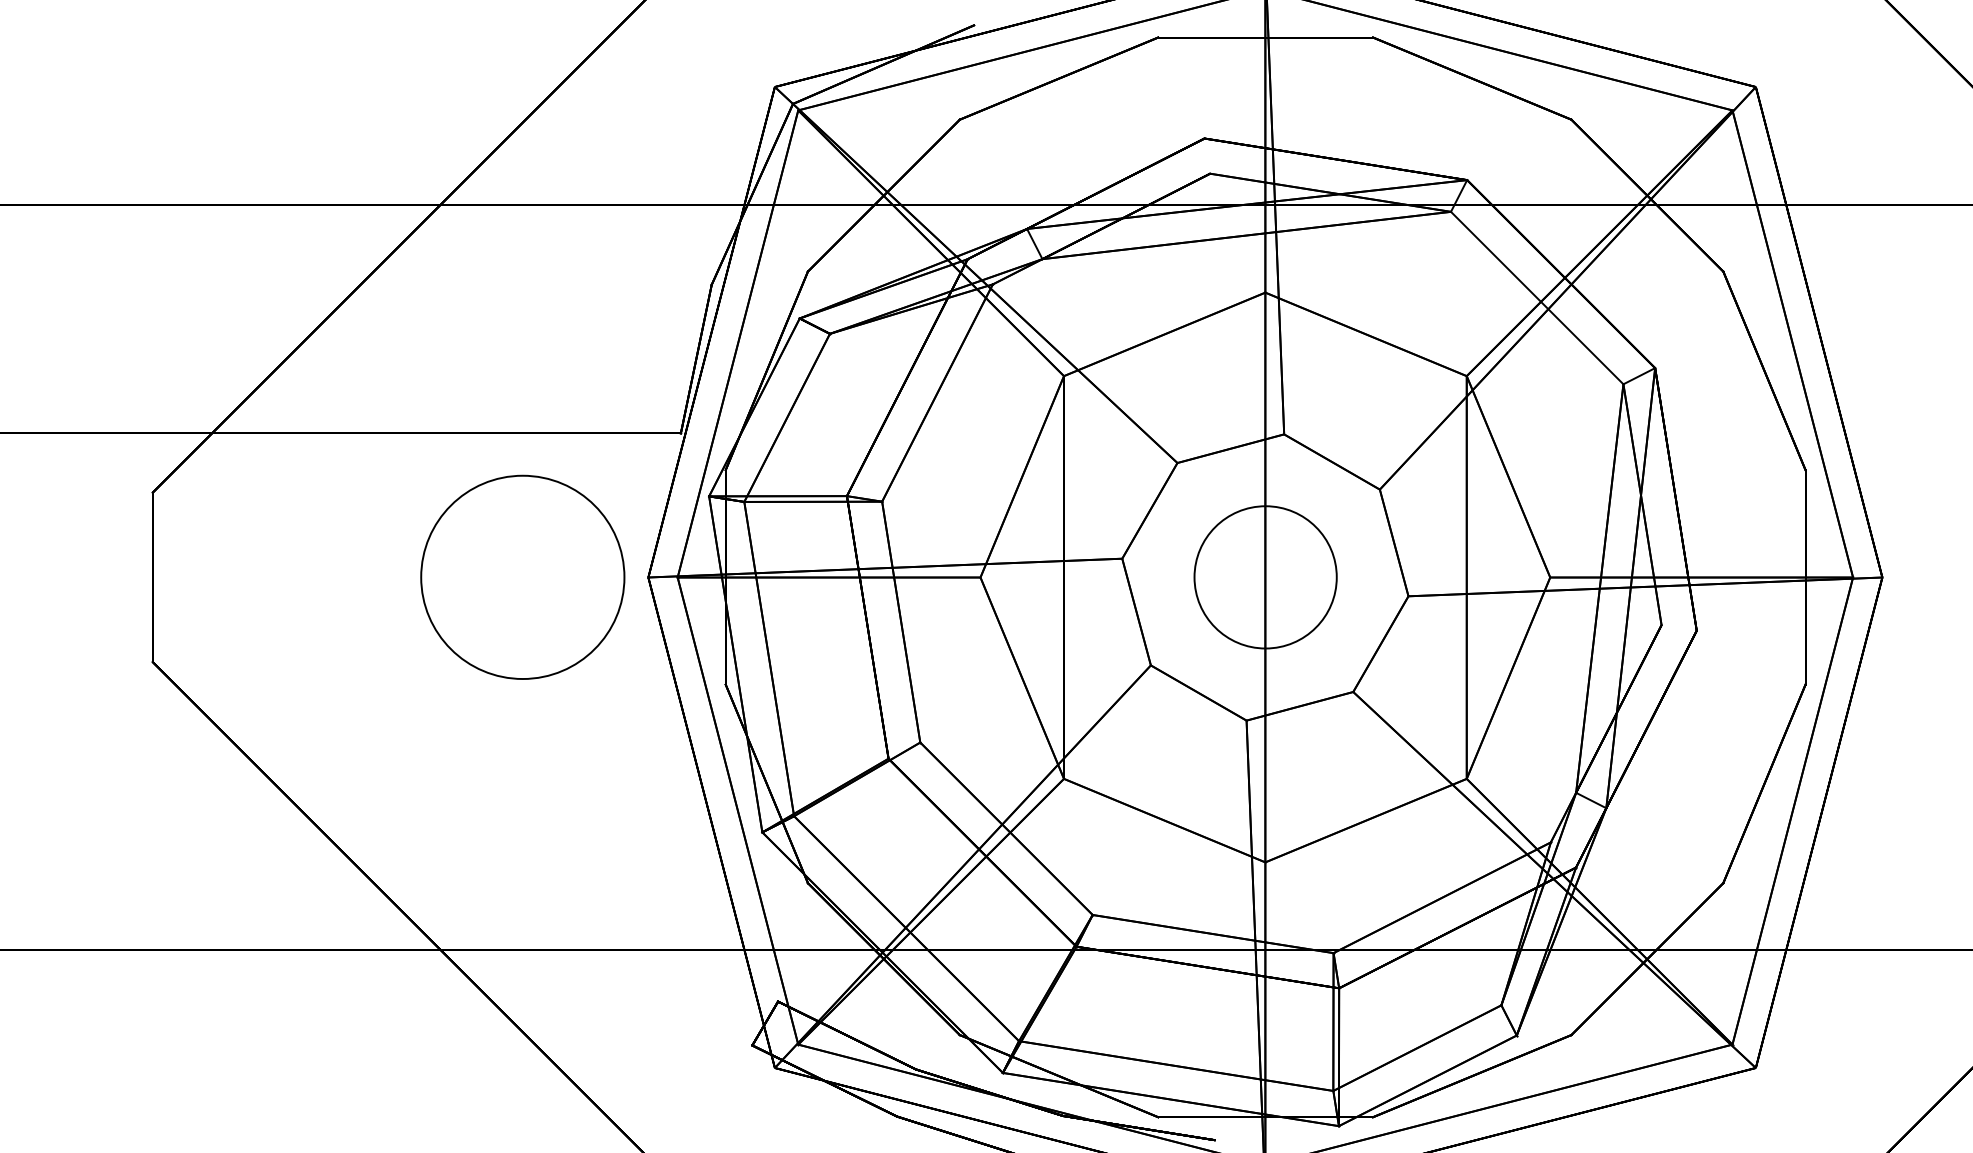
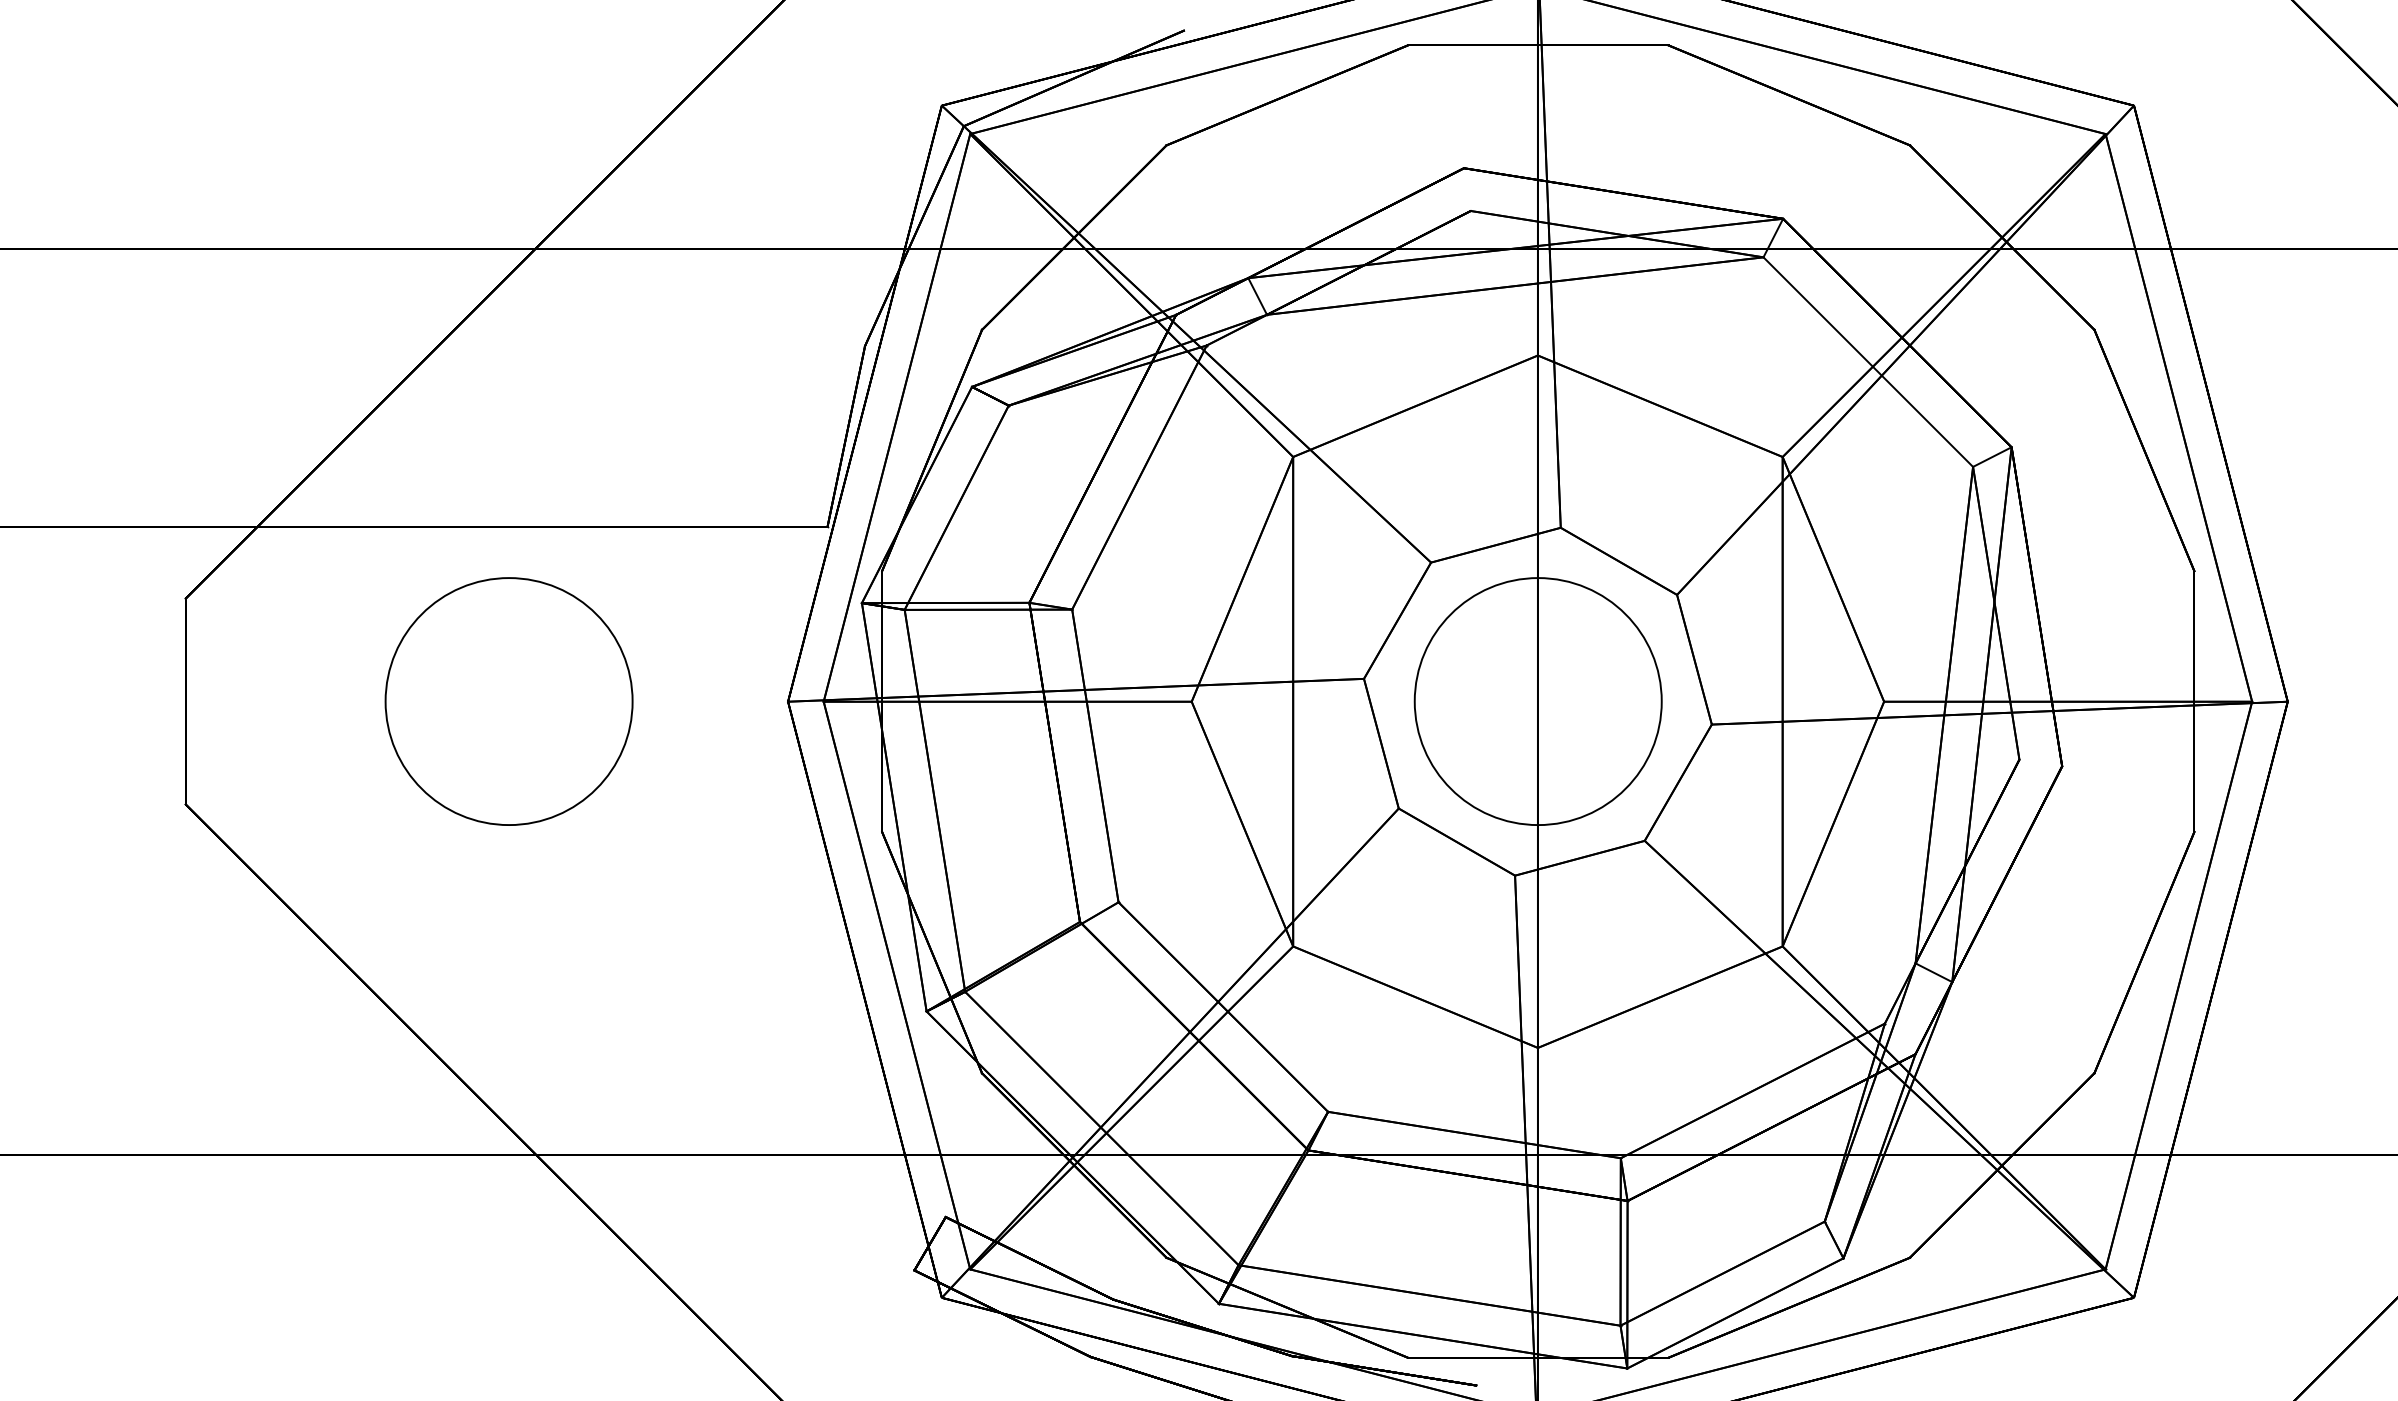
circle: (522, 576) -> (508, 700), moved
circle: (1265, 577) -> (1538, 701), size x1.43

